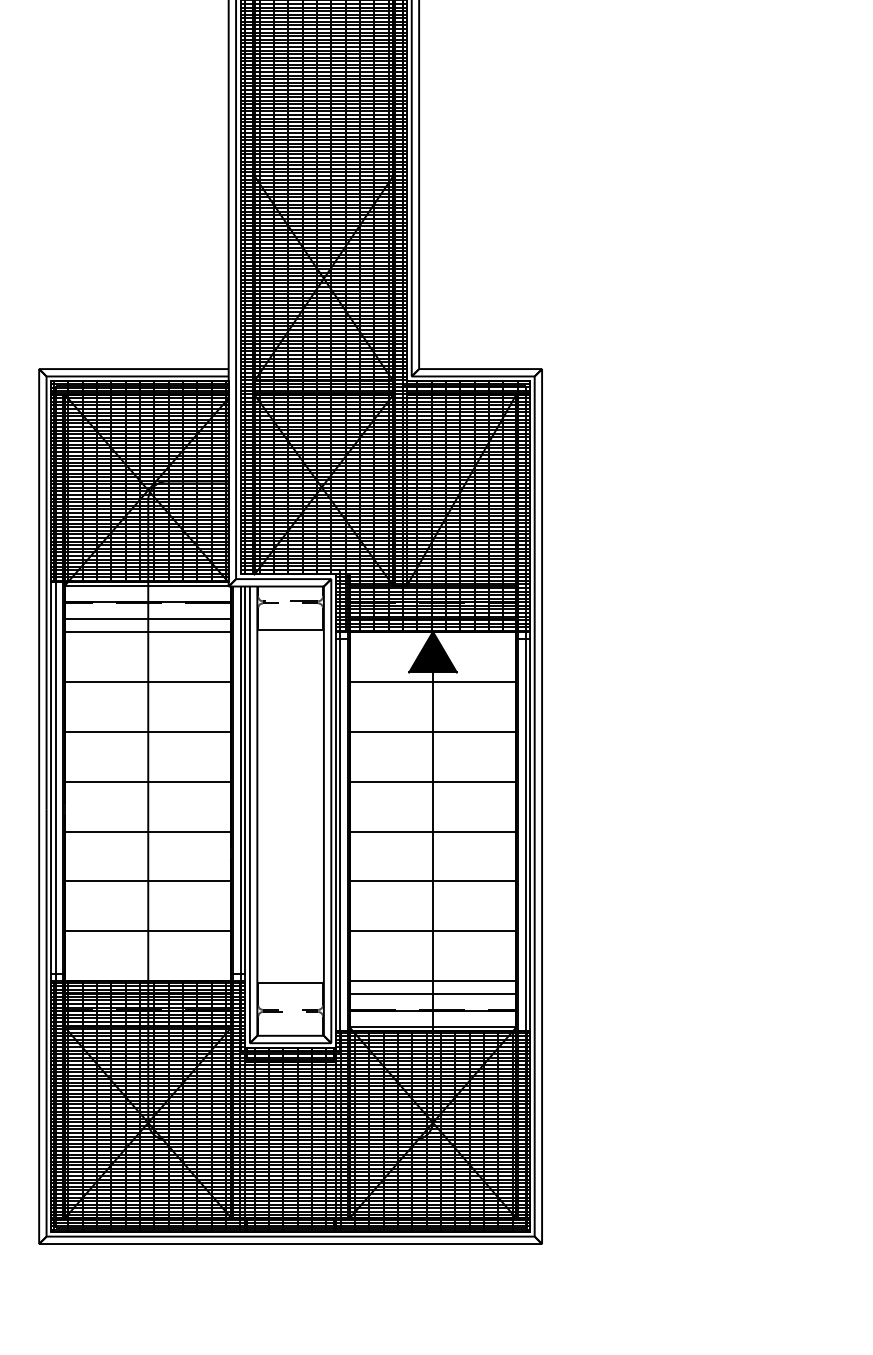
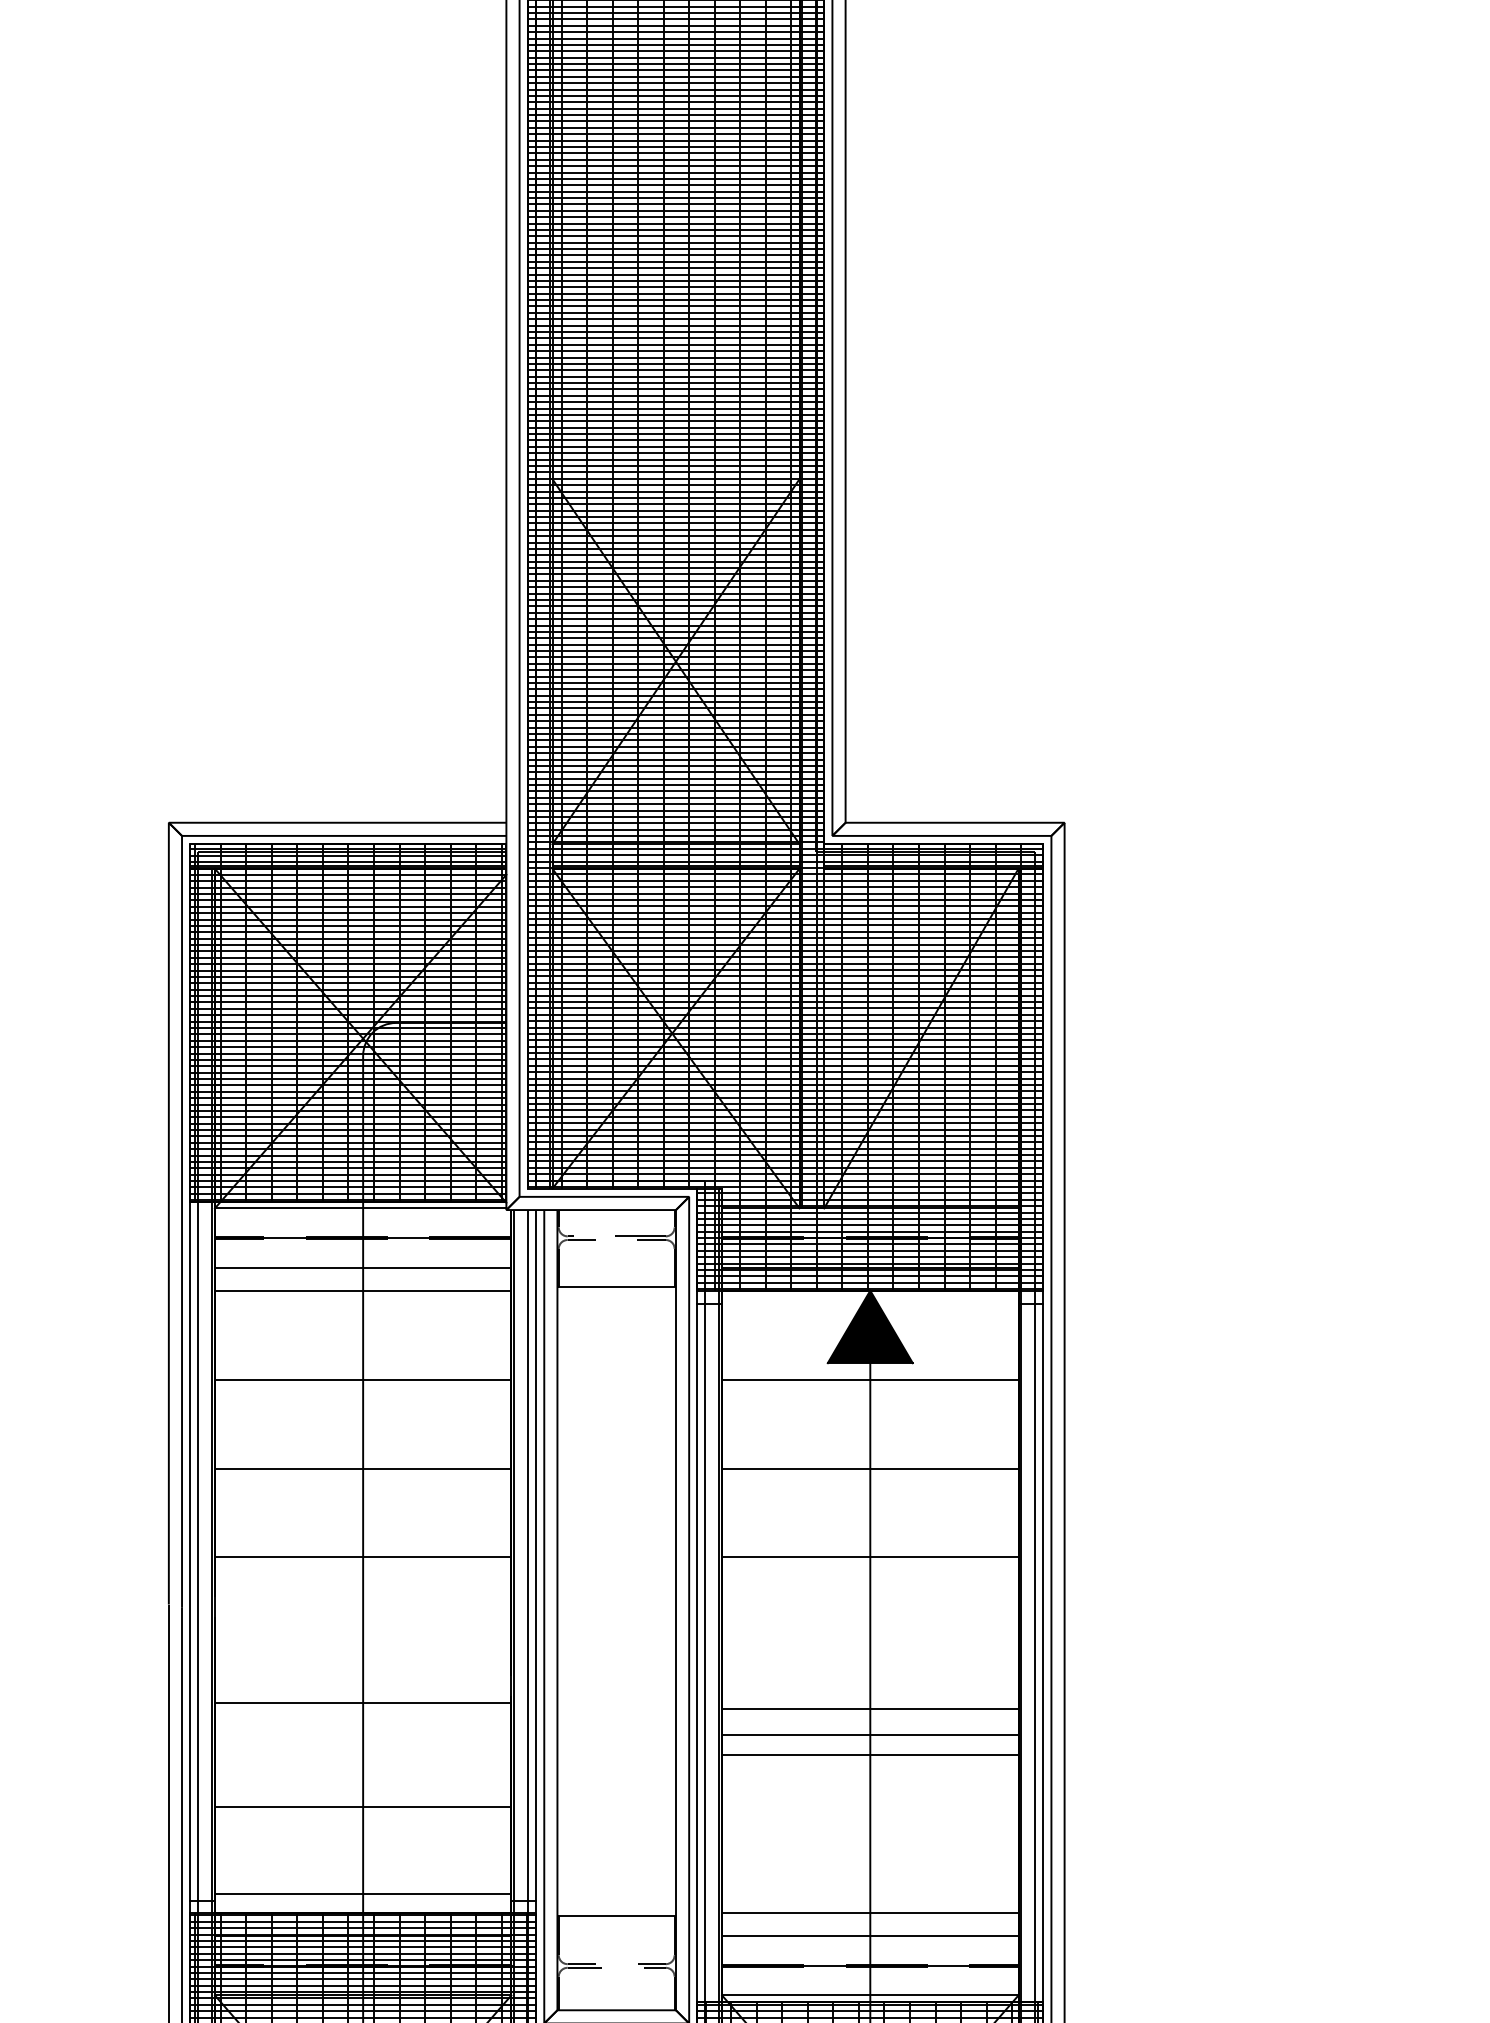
line: (148, 831) -> (363, 1703), moved
line: (432, 831) -> (869, 1708), moved
line: (148, 881) -> (363, 1806), moved
line: (148, 931) -> (363, 1893), moved
line: (432, 931) -> (869, 1755), moved

